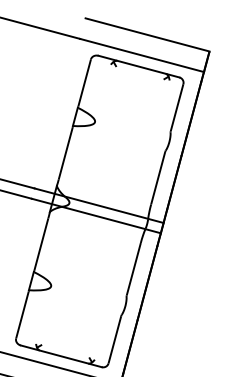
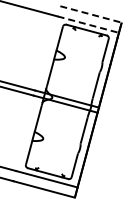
line: (148, 35) -> (91, 14), solid -> dashed
line: (142, 55) -> (88, 24), solid -> dashed

